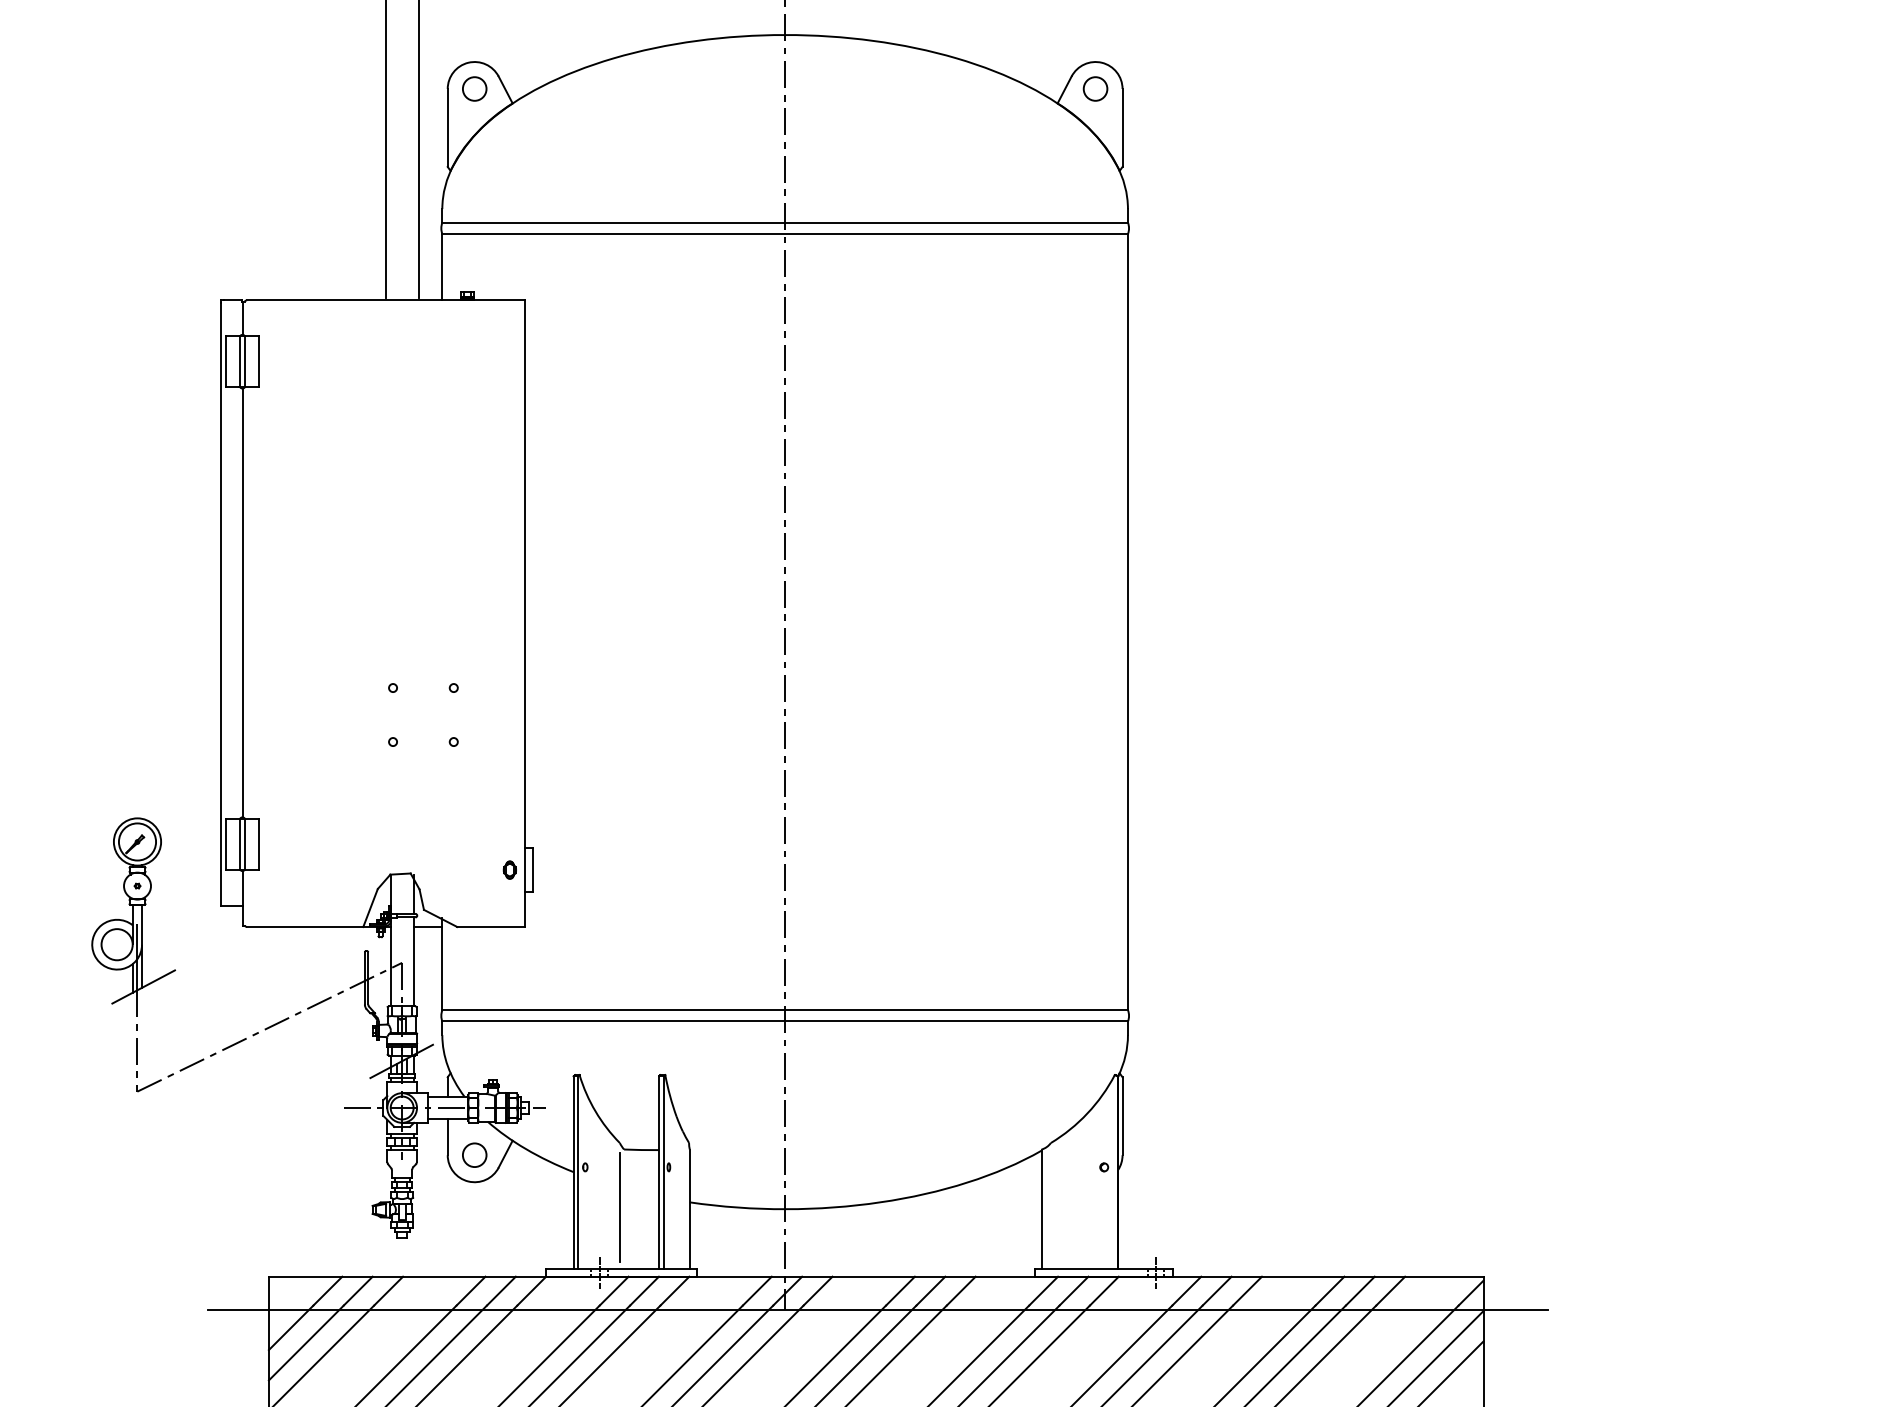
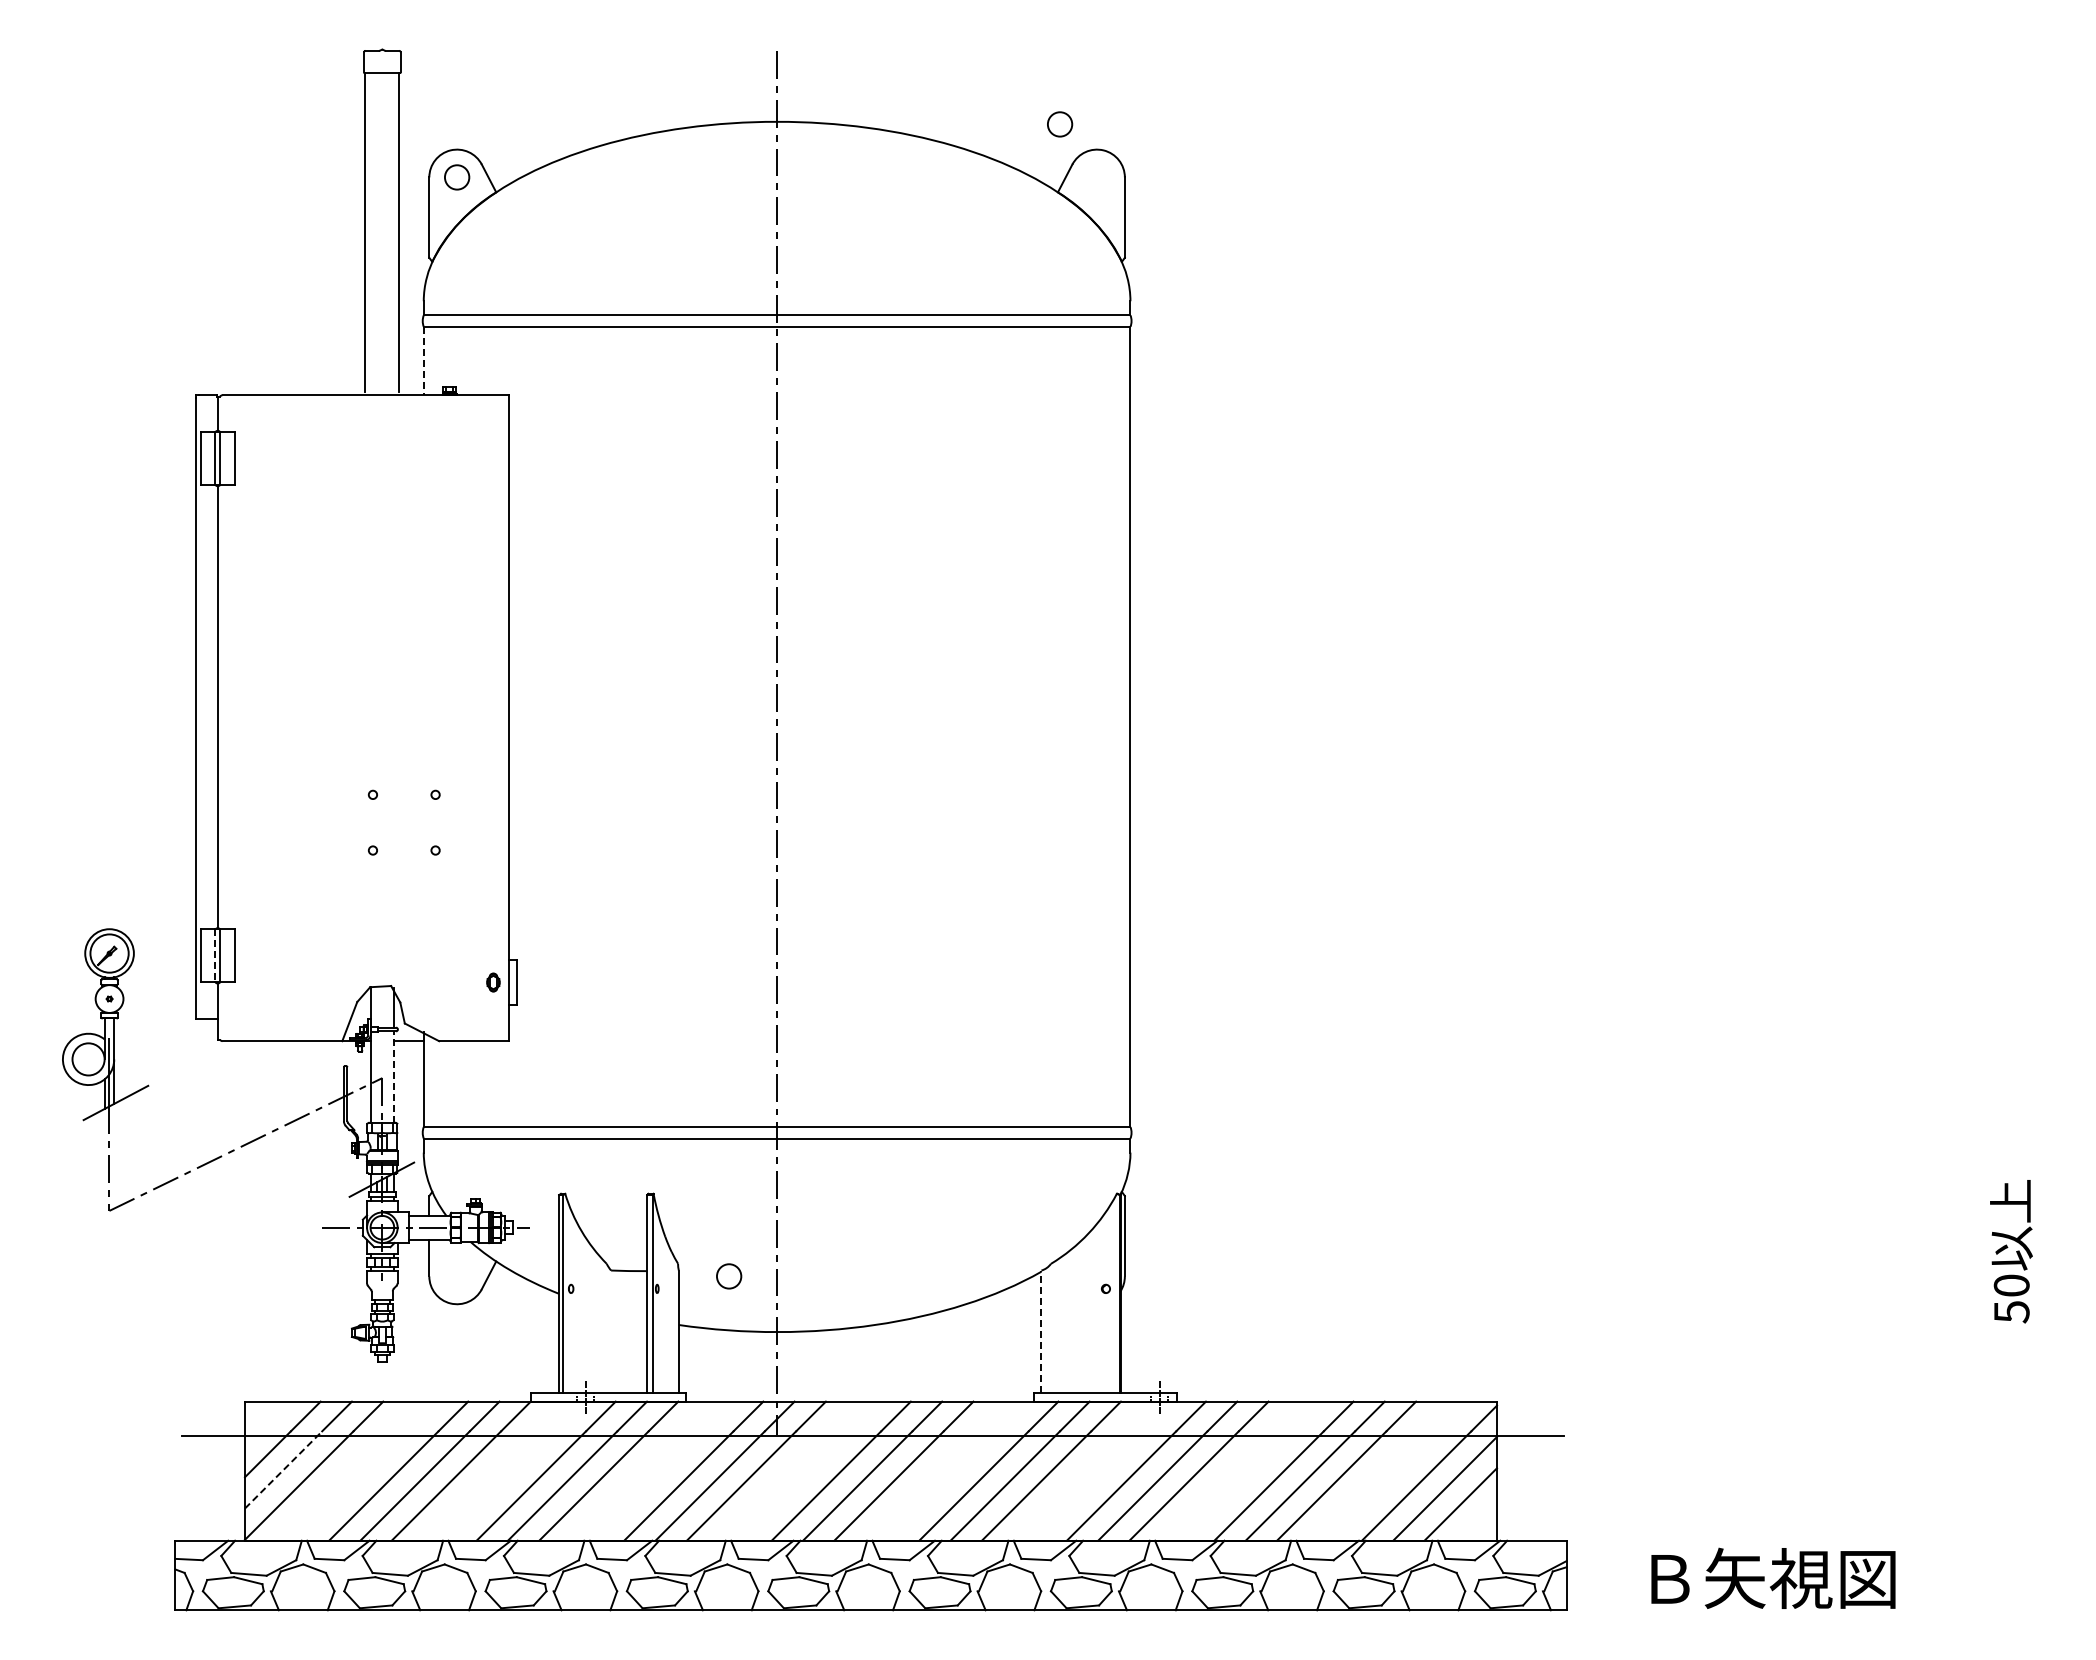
circle: (1095, 89) -> (1060, 124), moved
line: (442, 267) -> (423, 361), solid -> dashed
line: (240, 844) -> (215, 956), solid -> dashed
line: (413, 962) -> (394, 1077), solid -> dashed
circle: (475, 1155) -> (729, 1276), moved
line: (619, 1207) -> (606, 1330), removed
line: (1041, 1208) -> (1041, 1331), solid -> dashed
line: (306, 1342) -> (283, 1469), solid -> dashed

